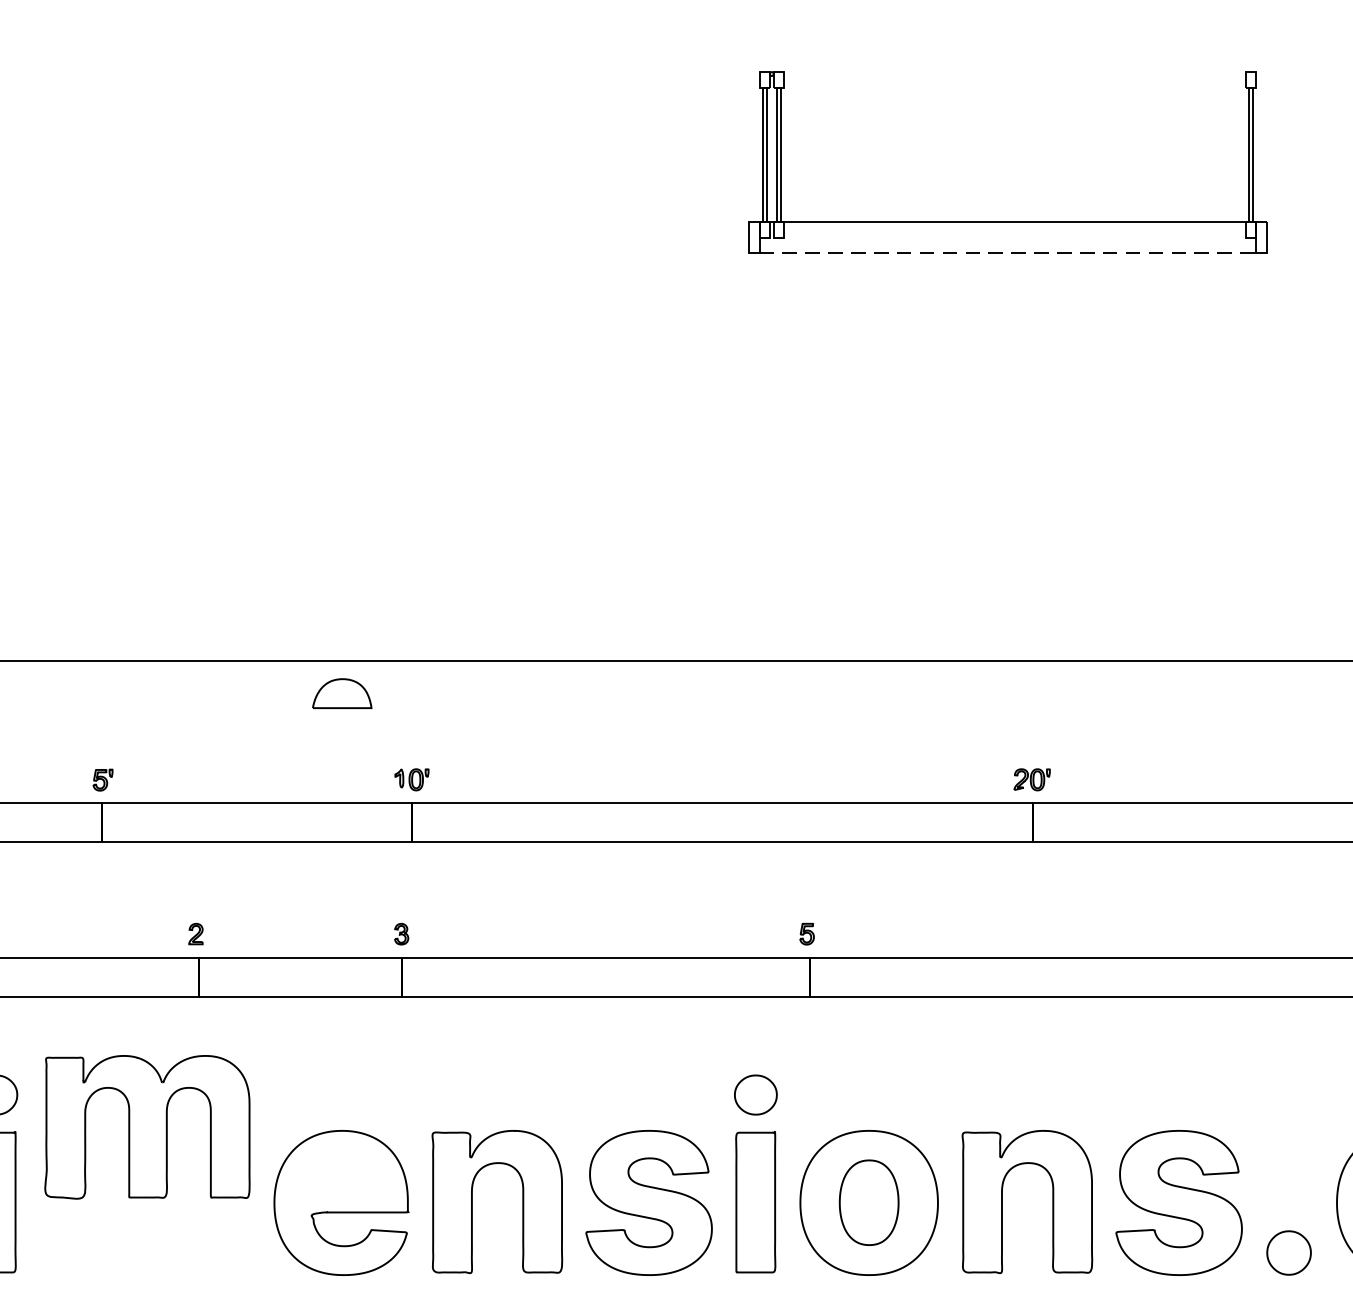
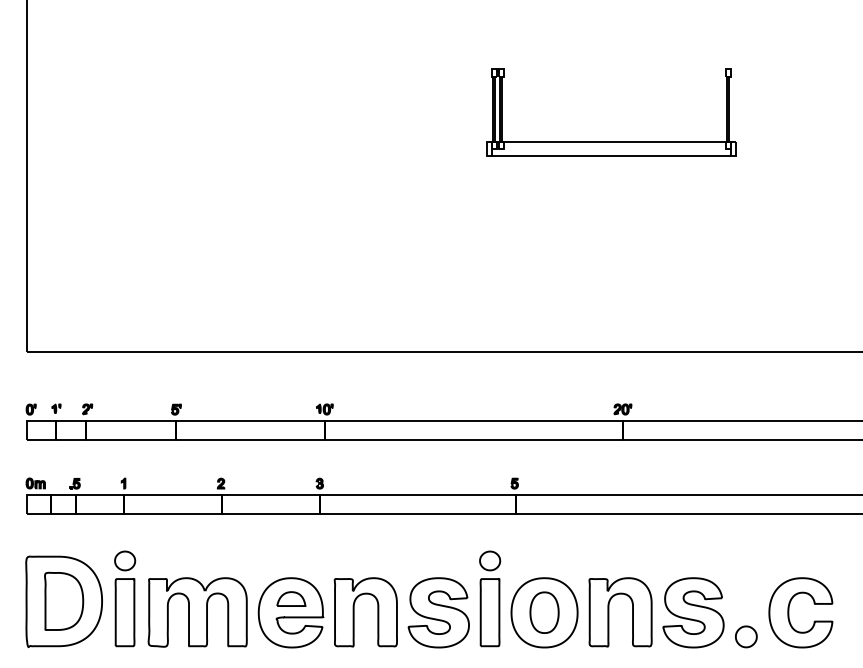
line: (1008, 253) -> (611, 156), dashed -> solid
part: (342, 692) -> (291, 598), moved
part: (146, 1127) -> (197, 612), moved

